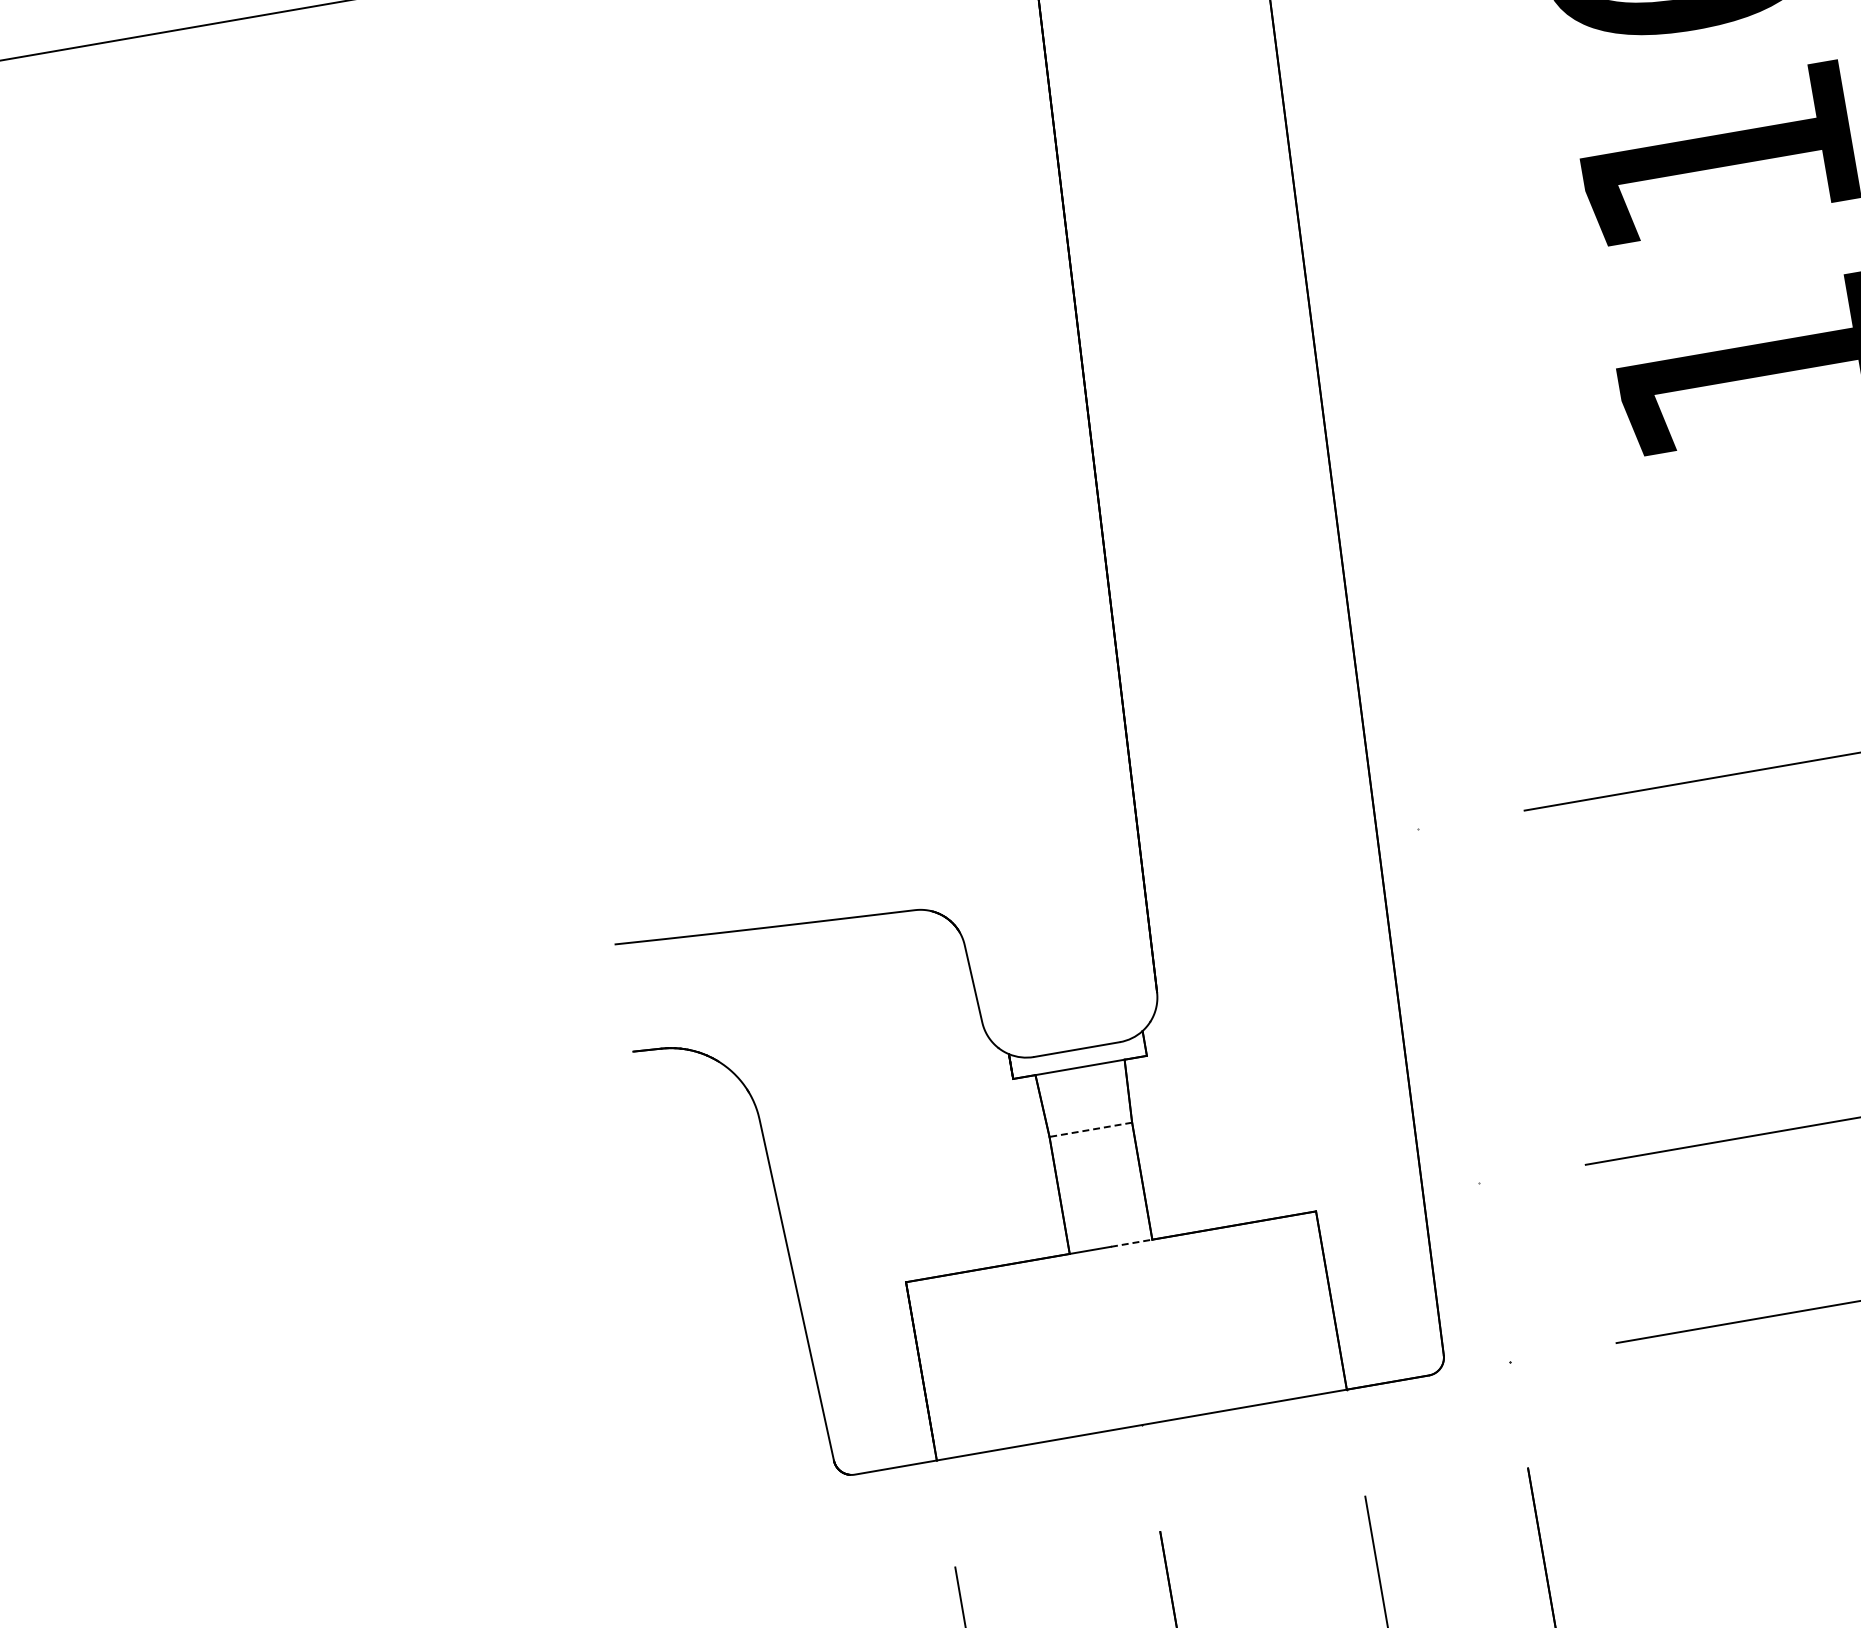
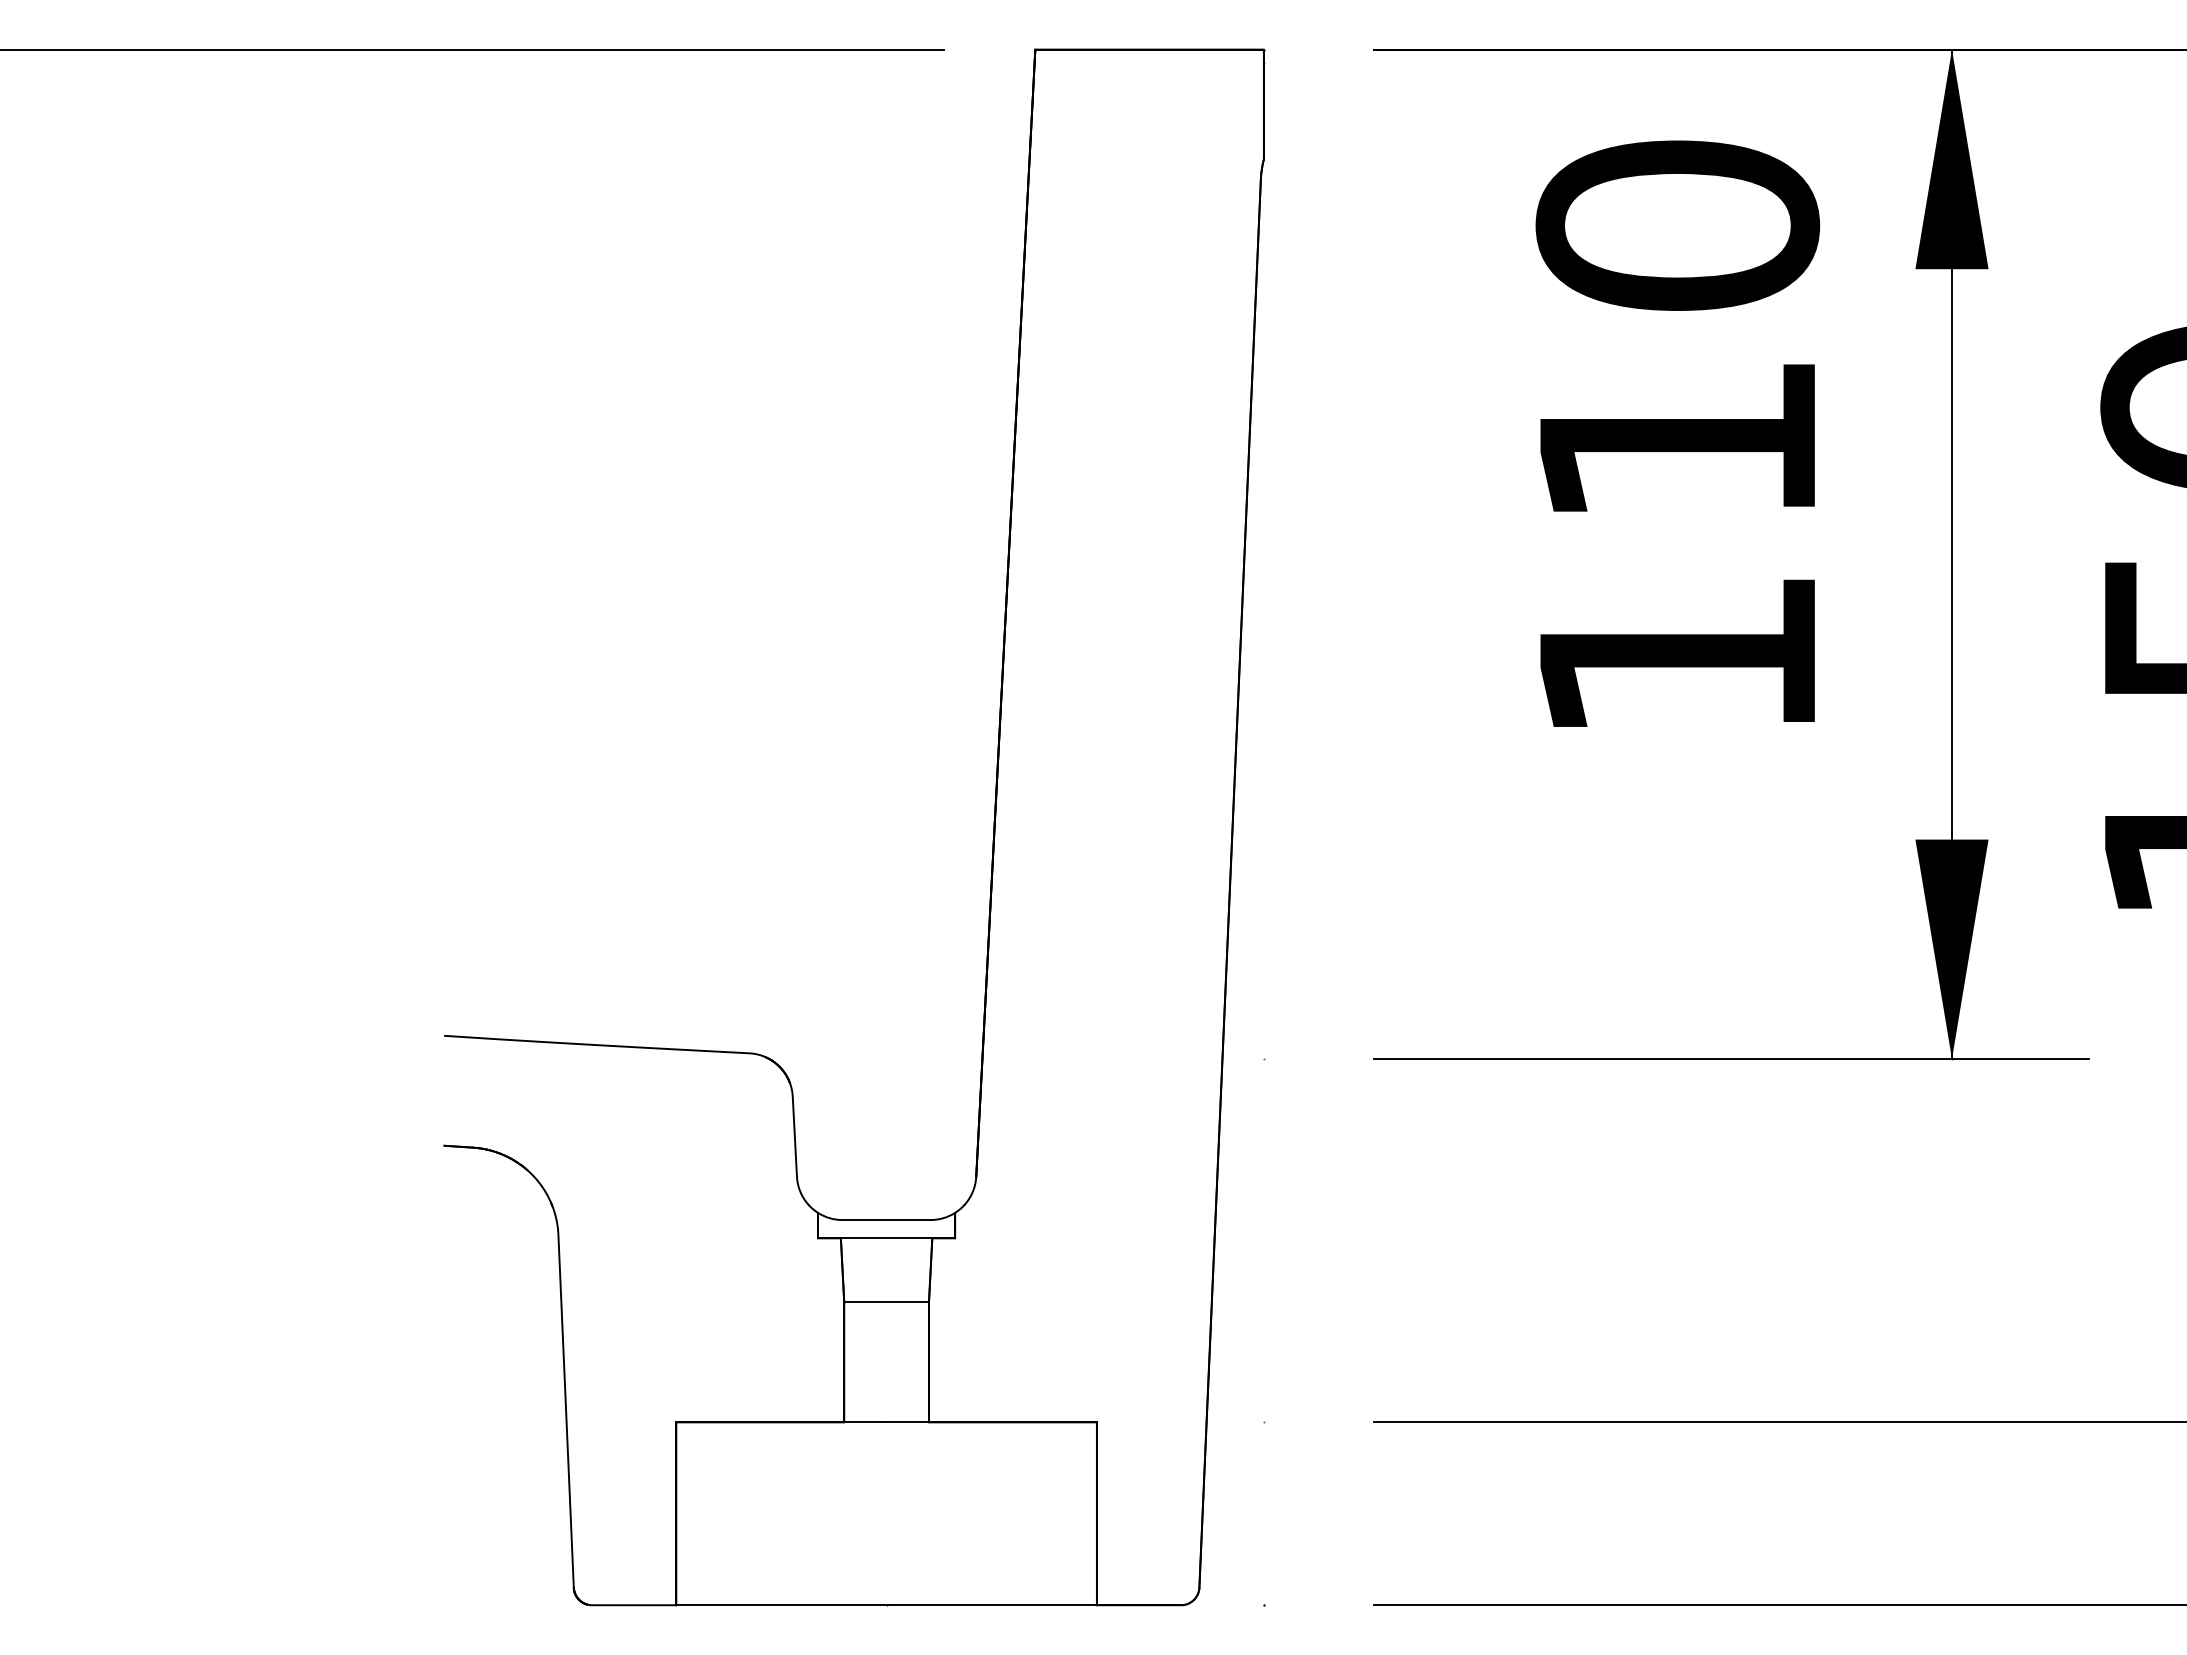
line: (1090, 1129) -> (886, 1302), dashed -> solid
line: (1132, 1243) -> (908, 1422), dashed -> solid

